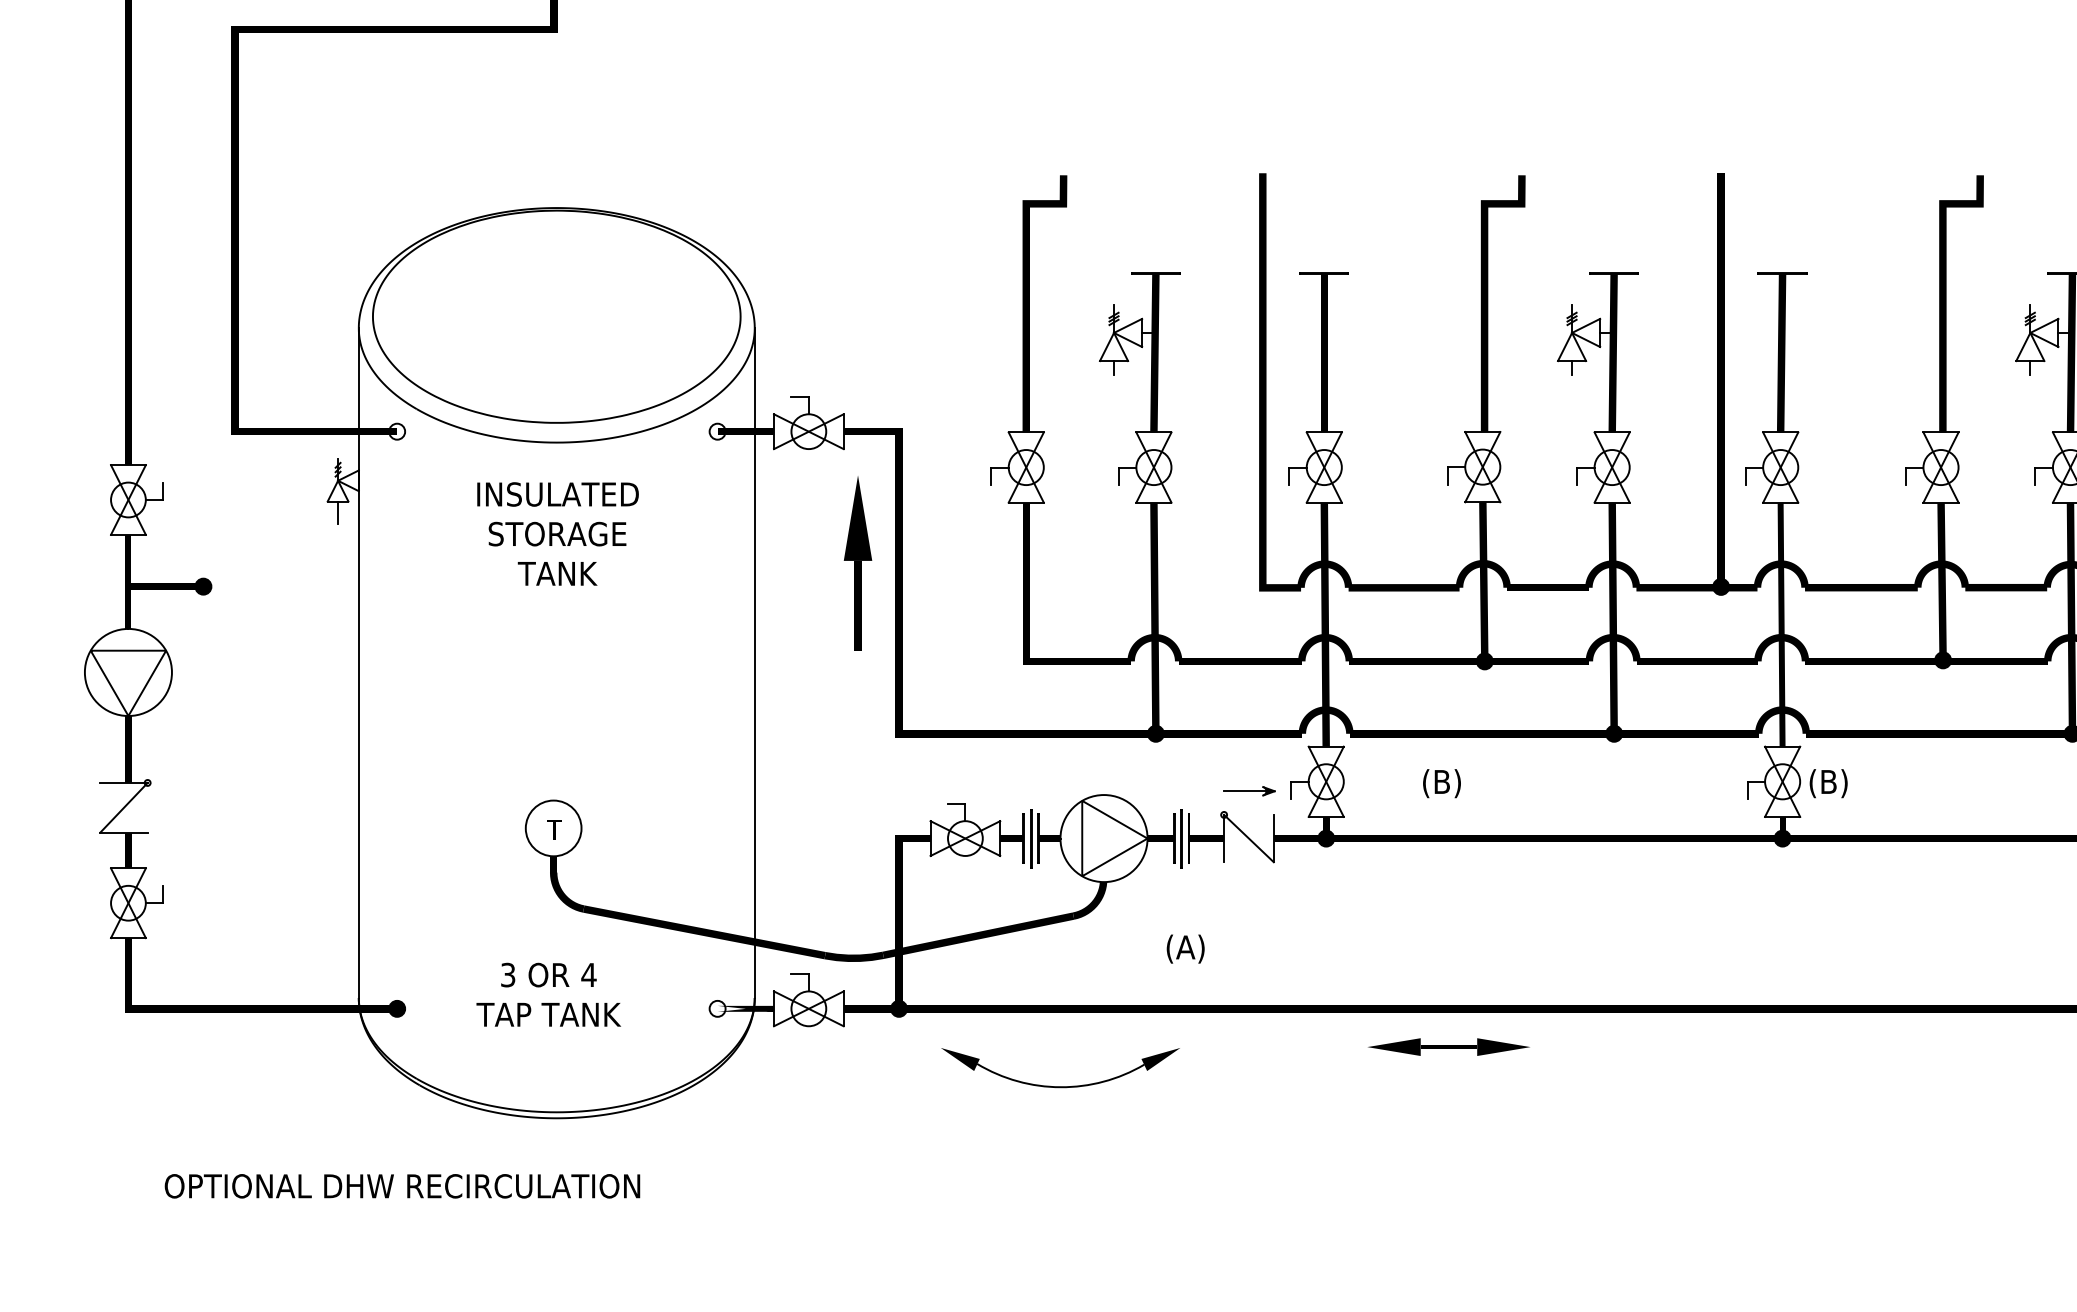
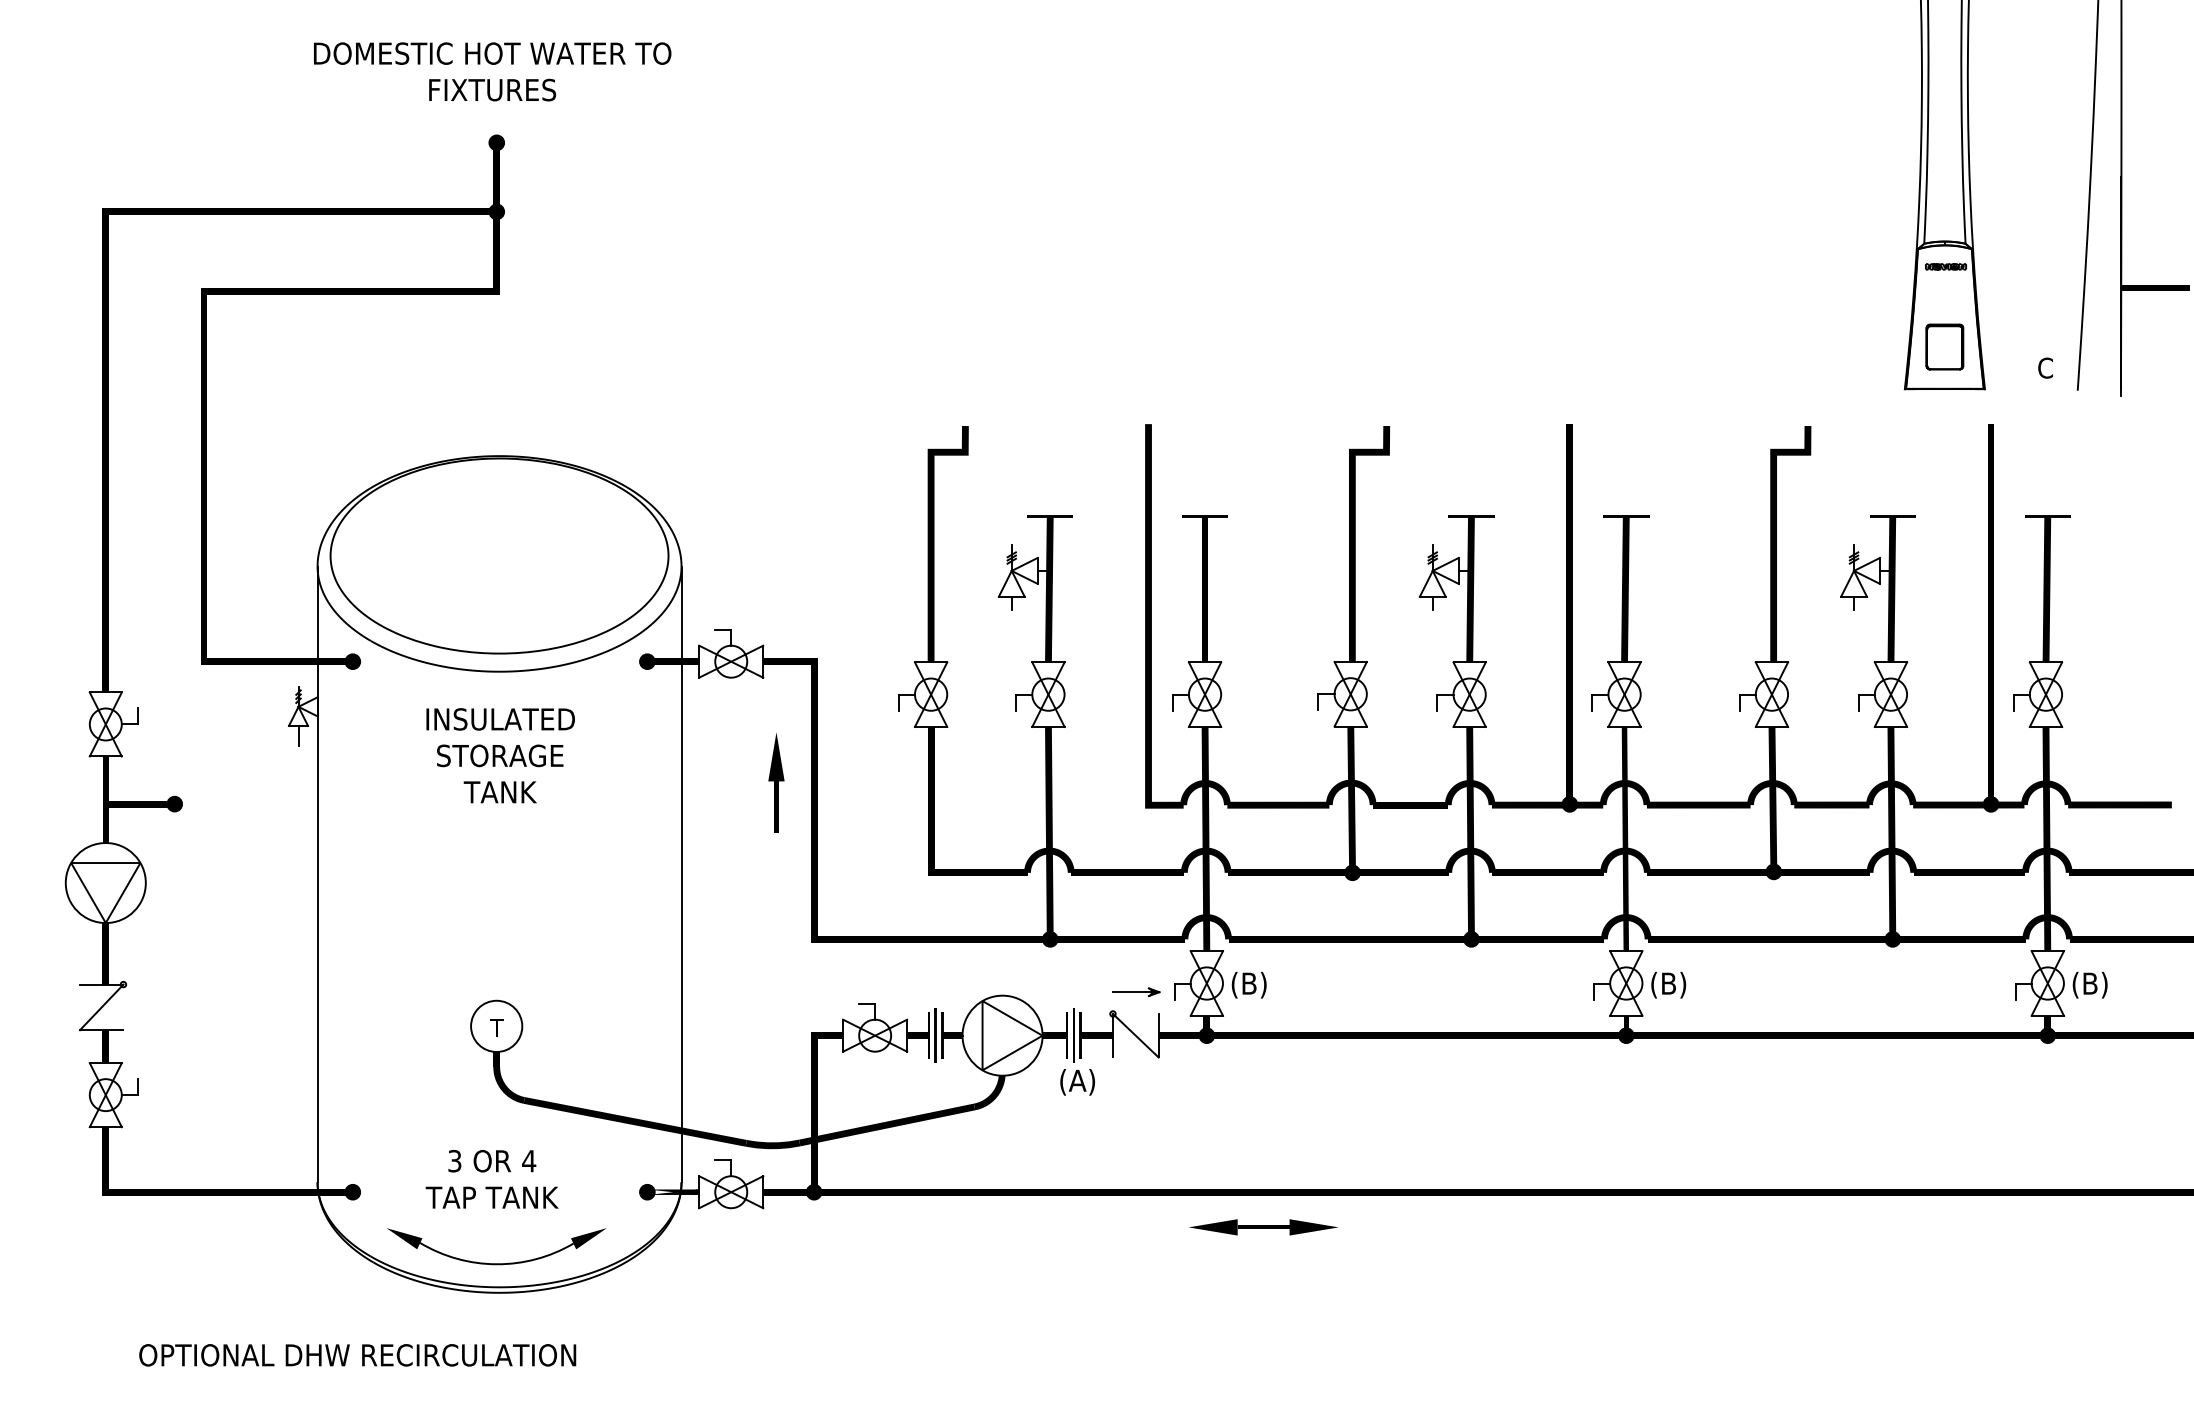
fill: (396, 431) -> (352, 661), added
fill: (717, 431) -> (647, 661), added
part: (858, 563) -> (776, 782), size x0.62
text: (1441, 782) -> (1248, 984), moved
text: (1185, 949) -> (1077, 1082), moved
fill: (717, 1008) -> (647, 1191), added
part: (1448, 1047) -> (1263, 1227), moved
part: (1060, 1086) -> (496, 1263), moved

